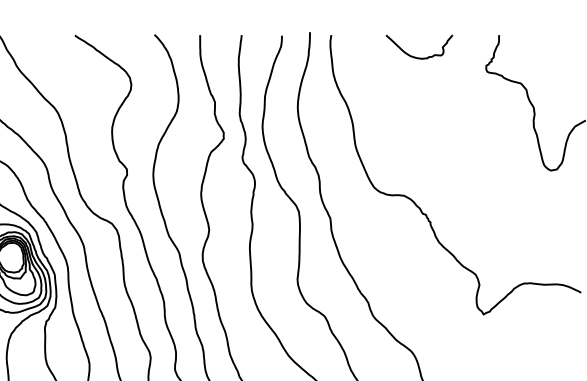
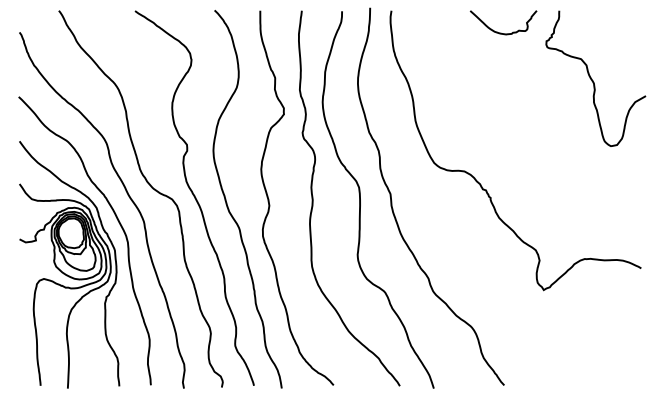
curve: (417, 56) -> (501, 32), moved

